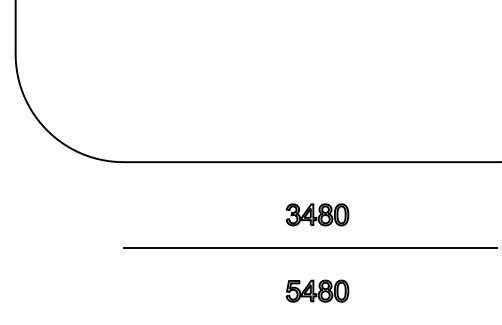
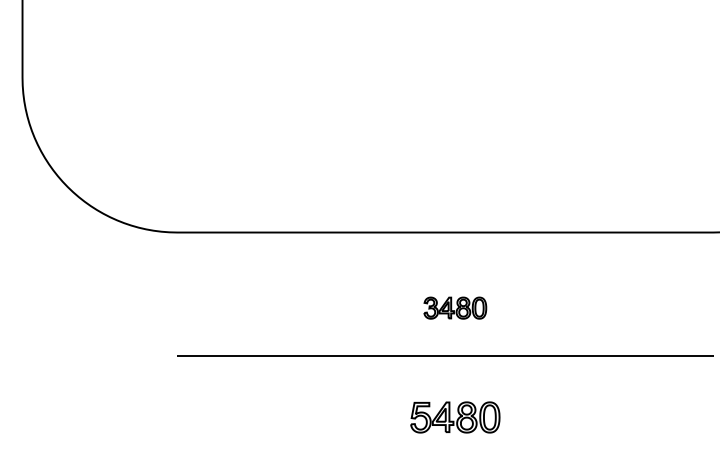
part: (317, 214) -> (455, 307), size x0.7

